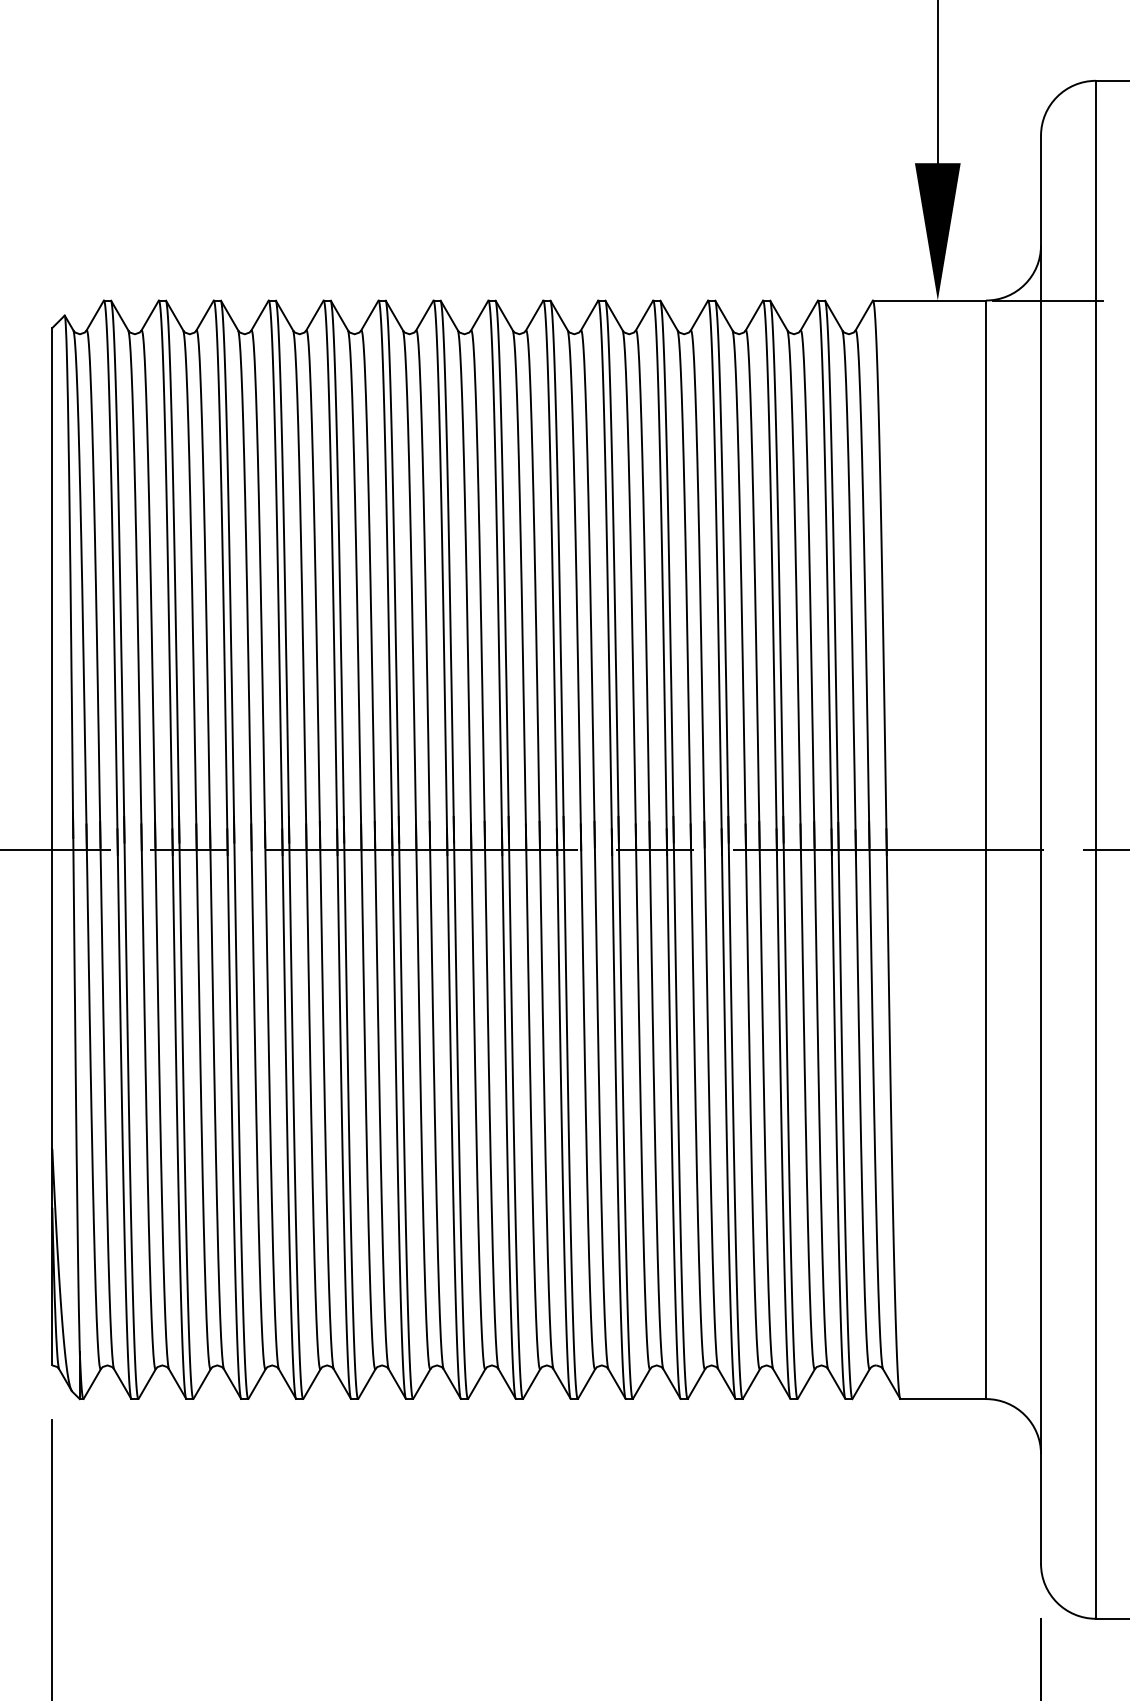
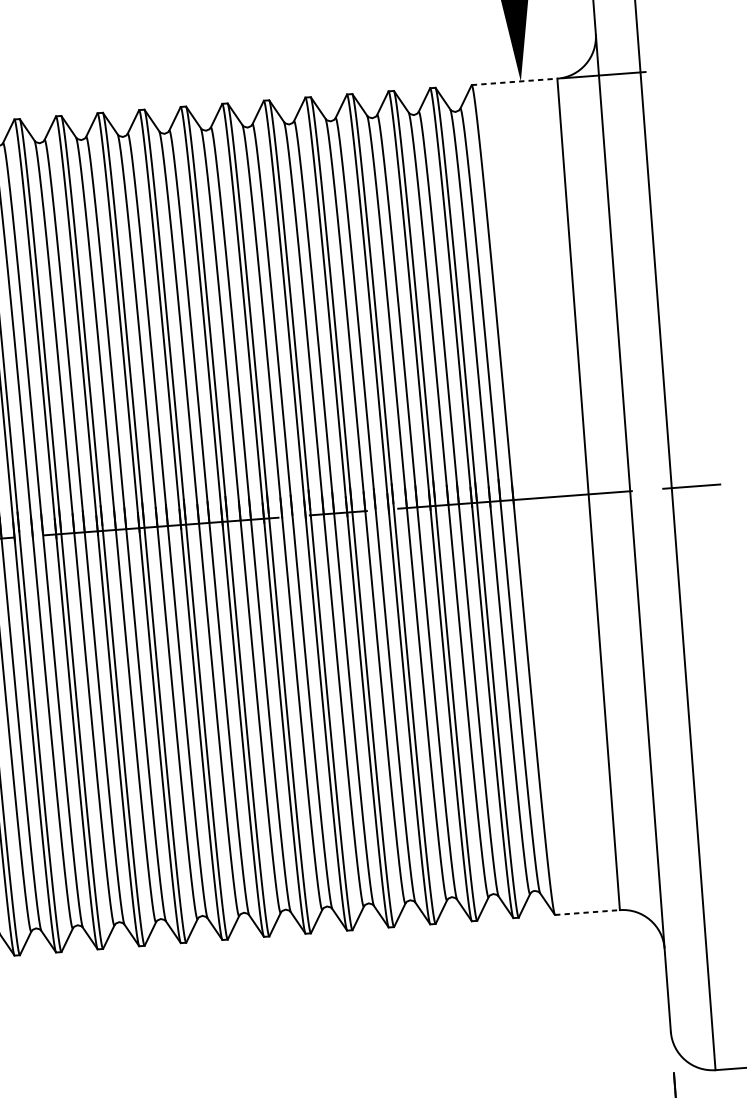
line: (929, 300) -> (514, 81), solid -> dashed
line: (943, 1399) -> (587, 912), solid -> dashed

